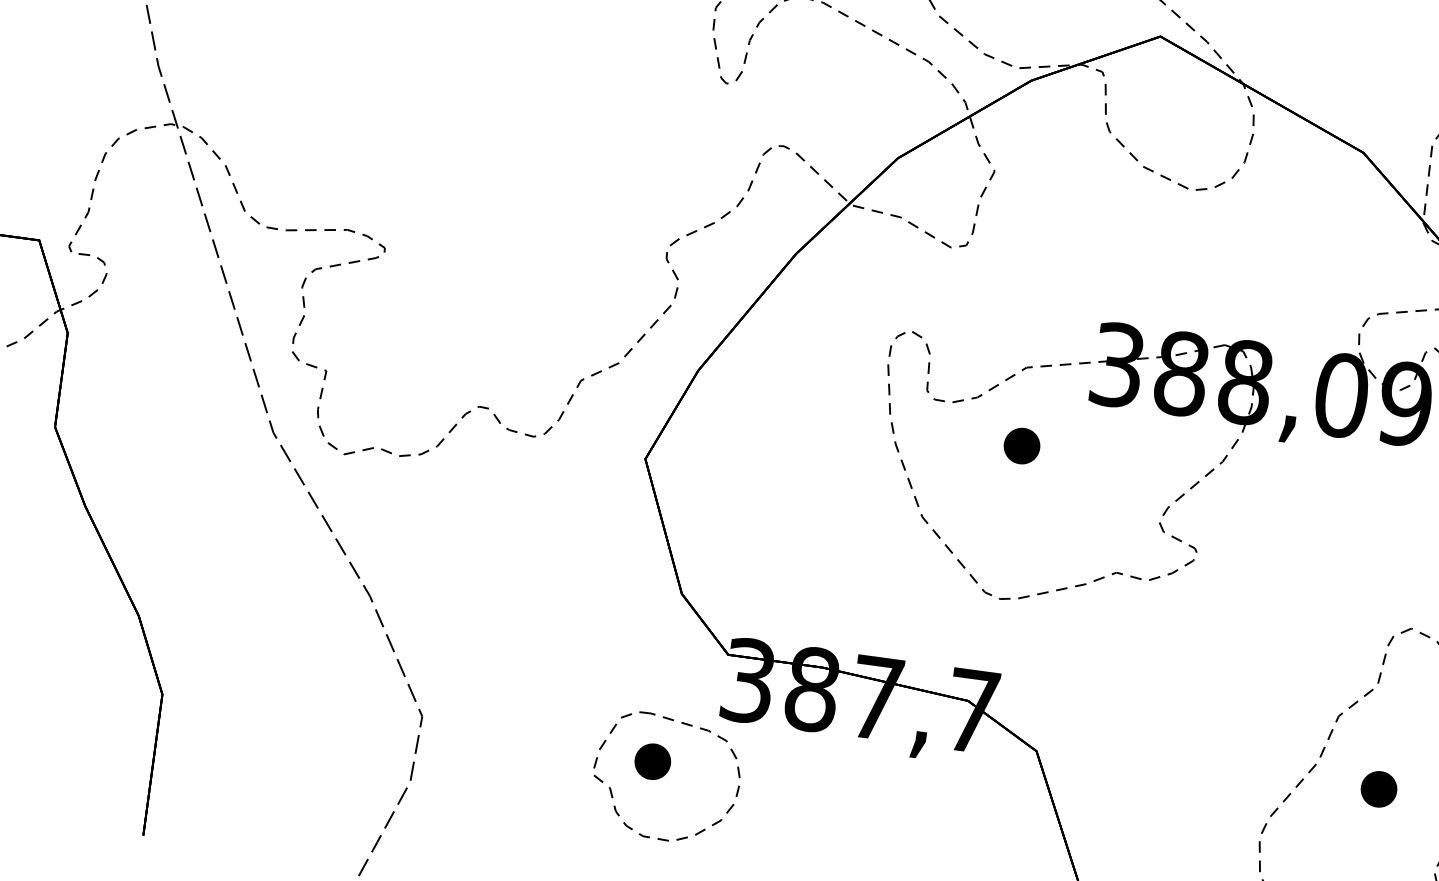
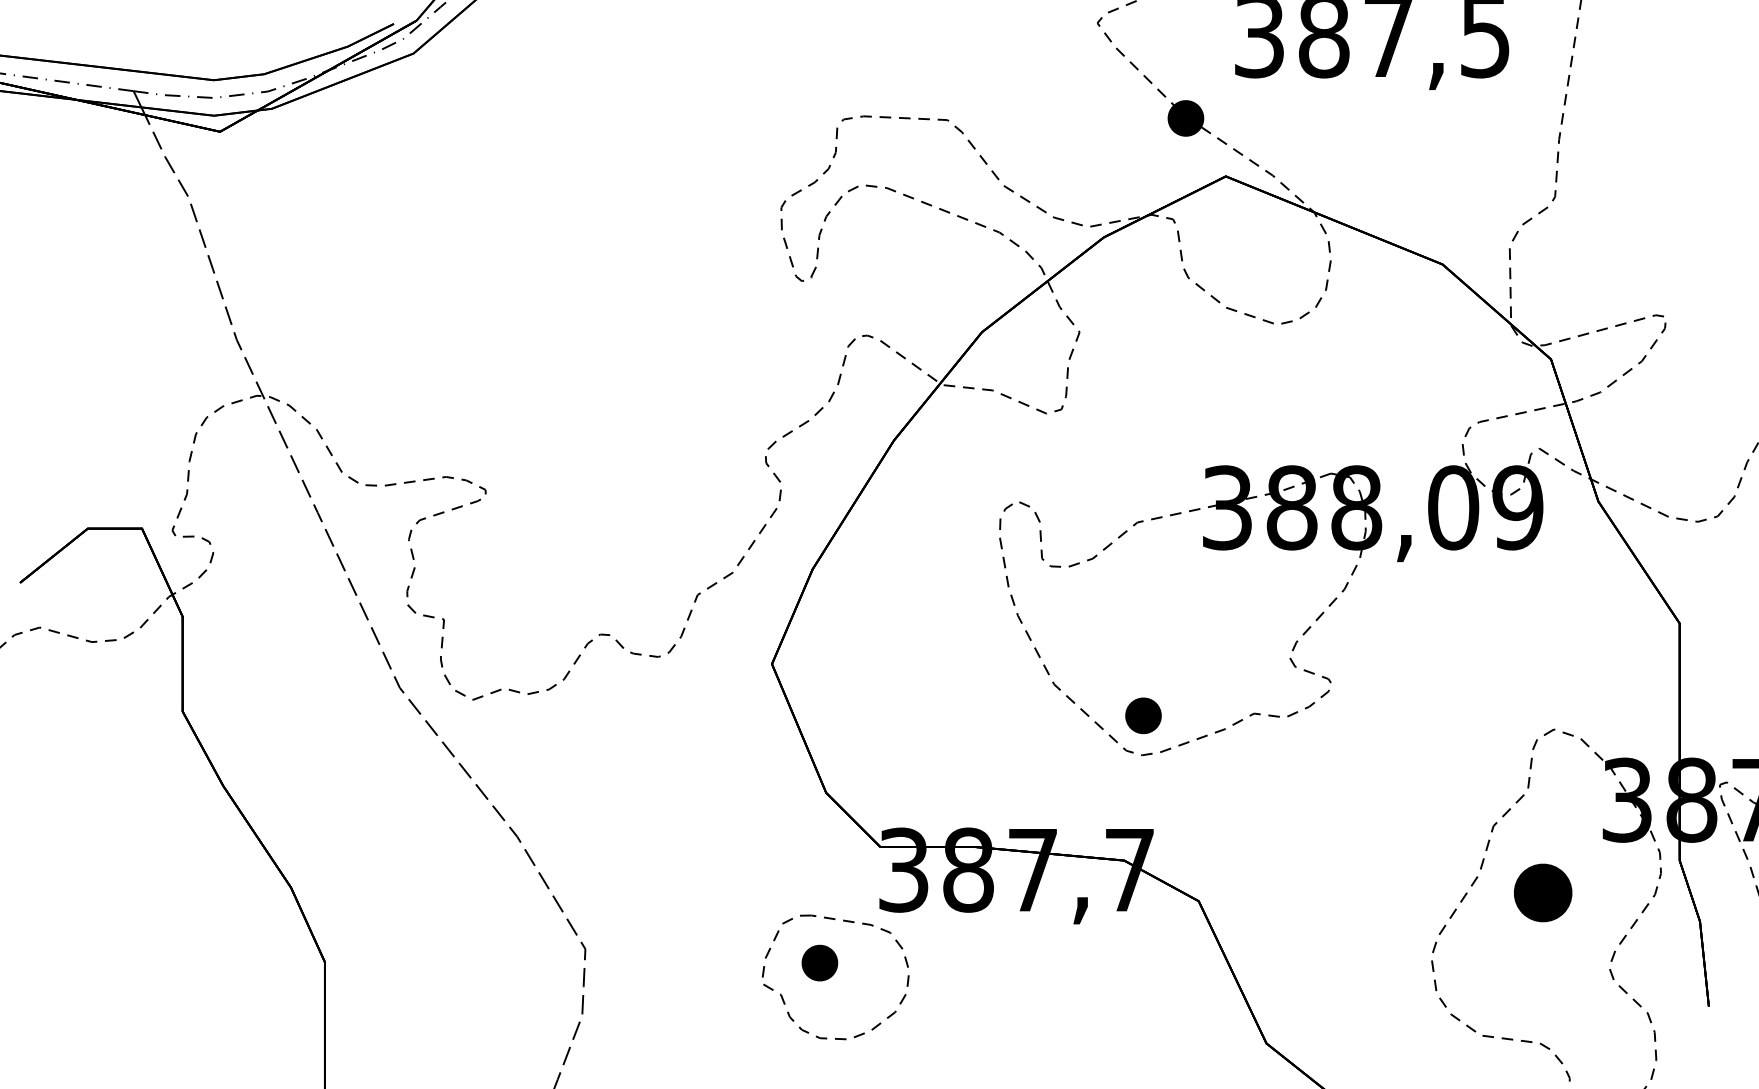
part: (1022, 445) -> (1143, 715), moved
part: (1379, 789) -> (1543, 893), size x1.6

